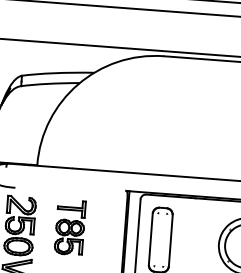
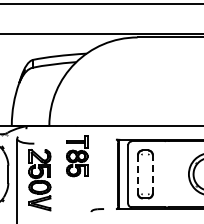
part: (70, 228) -> (77, 156), moved
line: (150, 239) -> (137, 174), solid -> dashed
line: (170, 239) -> (152, 173), solid -> dashed

